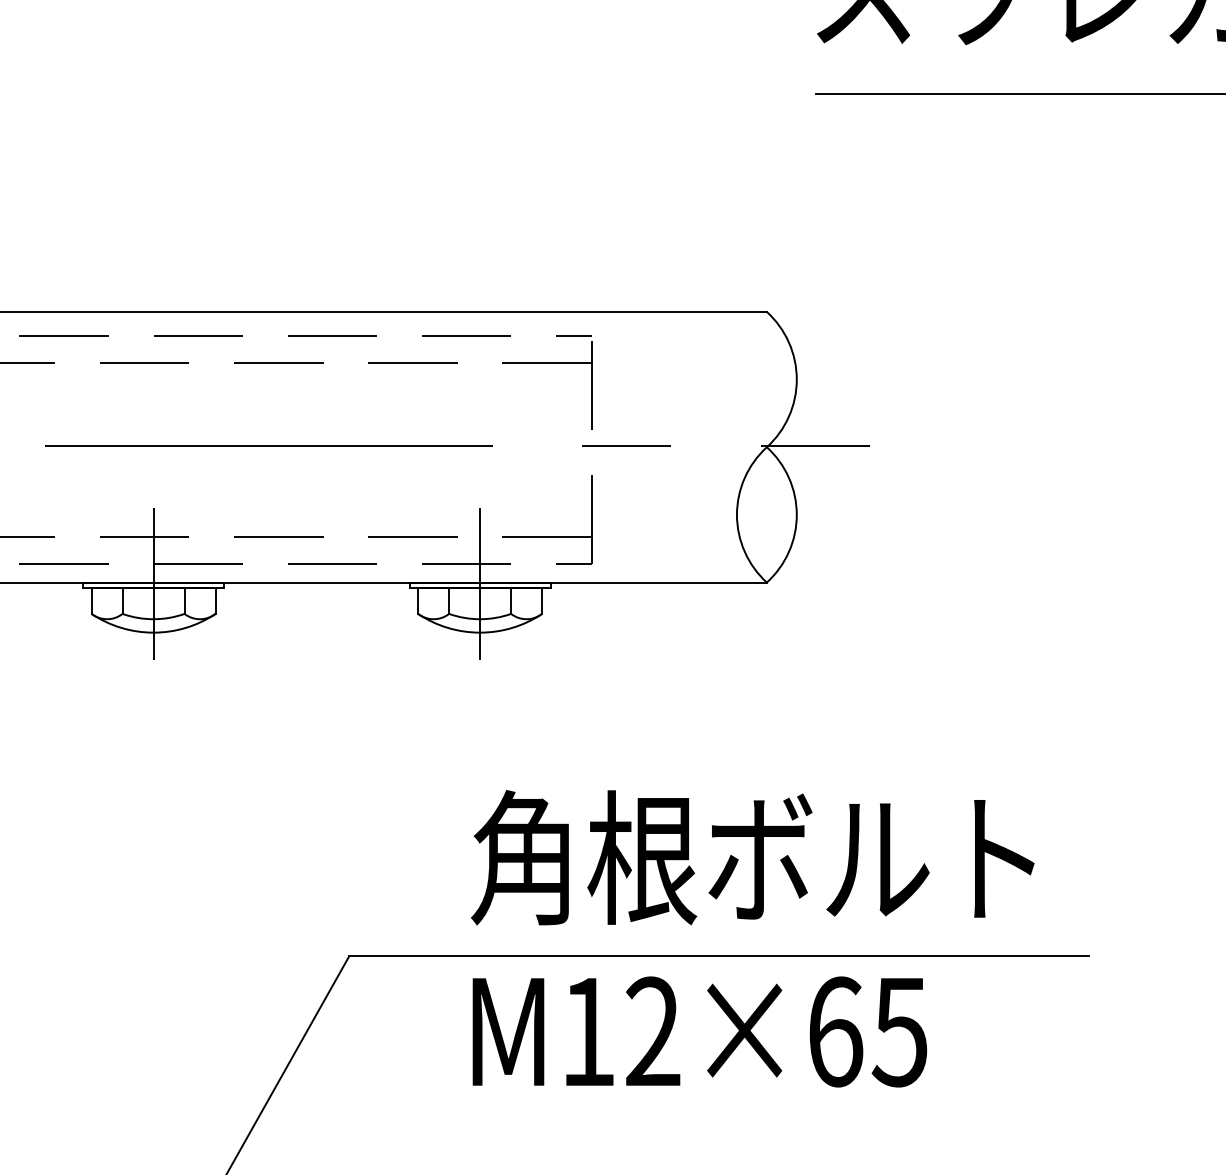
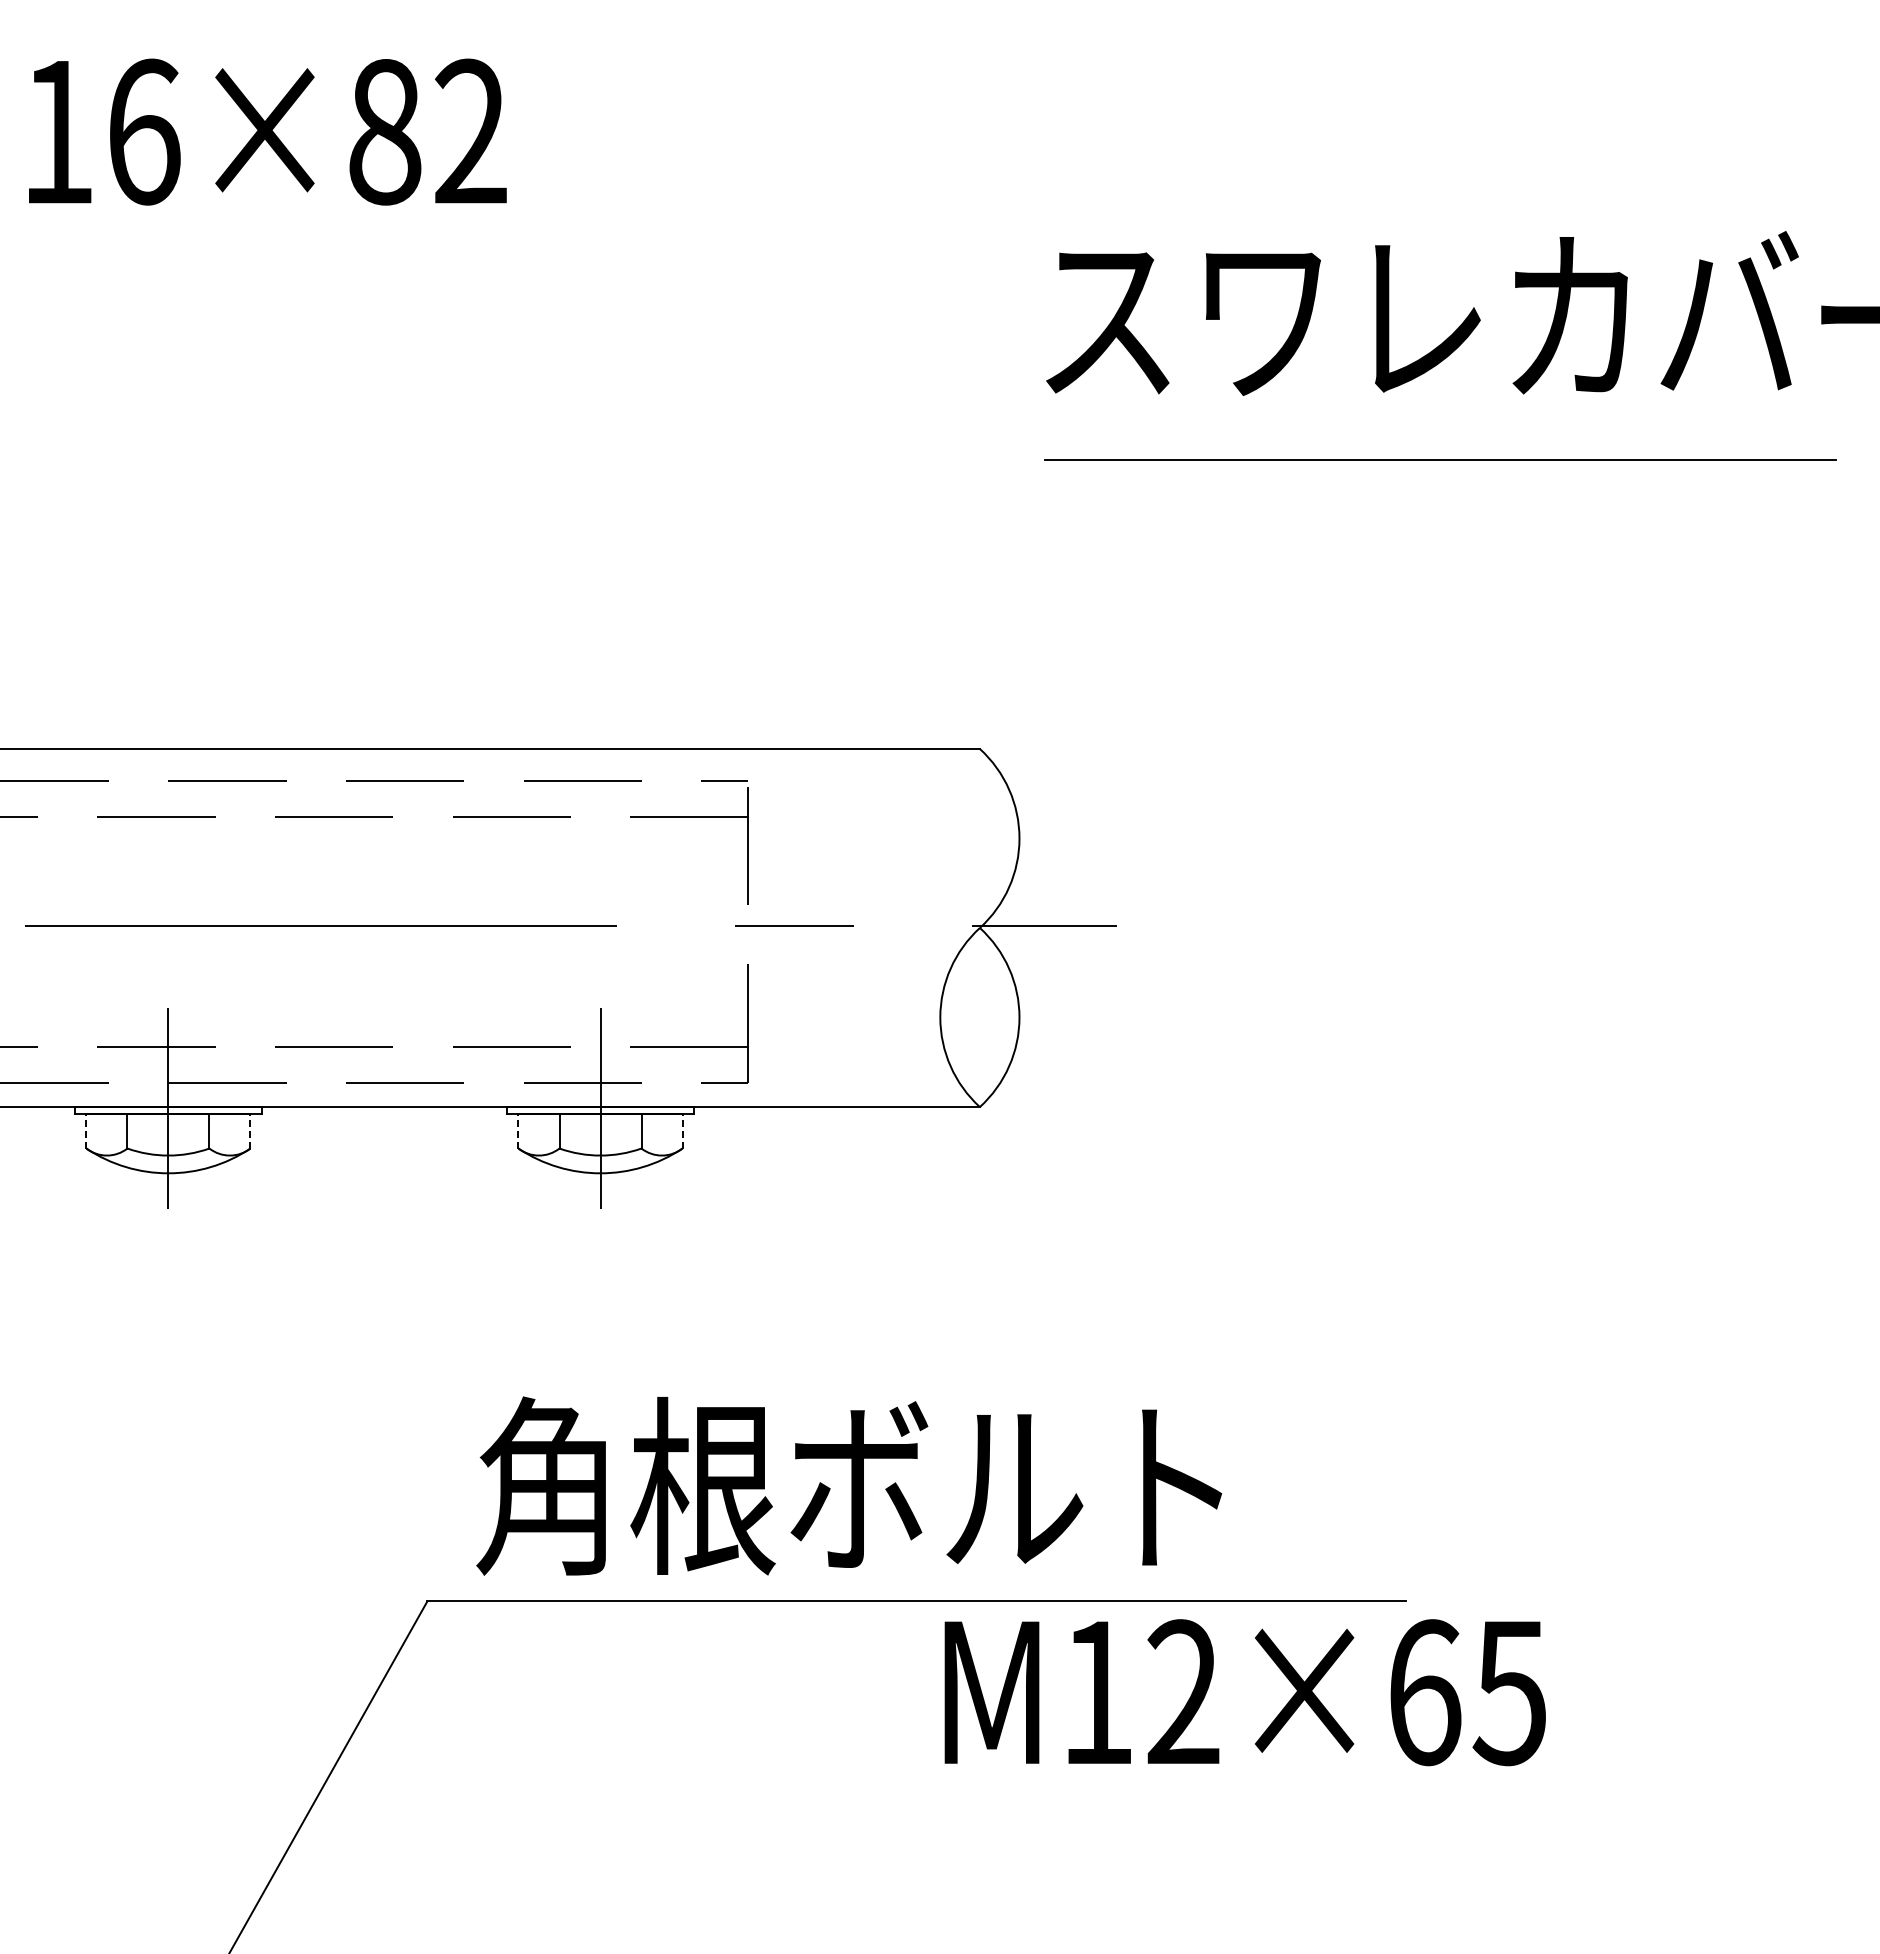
line: (91, 600) -> (86, 1130), solid -> dashed
line: (215, 600) -> (250, 1130), solid -> dashed
line: (418, 600) -> (518, 1130), solid -> dashed
line: (542, 600) -> (682, 1130), solid -> dashed
text: (752, 857) -> (849, 1485), moved
text: (699, 1031) -> (1244, 1692), moved

